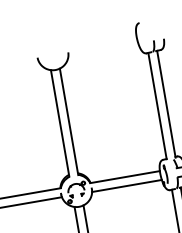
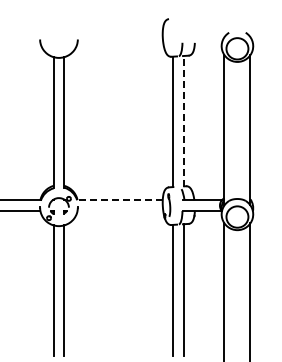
line: (166, 104) -> (184, 121), solid -> dashed
line: (124, 177) -> (119, 200), solid -> dashed
line: (127, 186) -> (120, 211), removed

